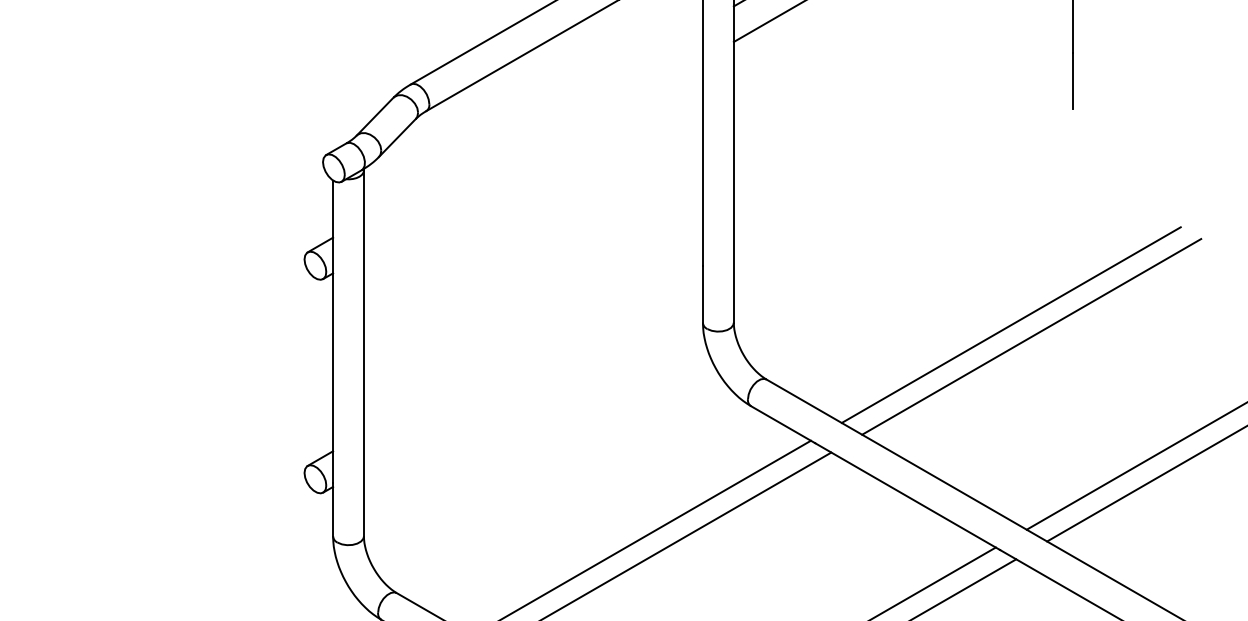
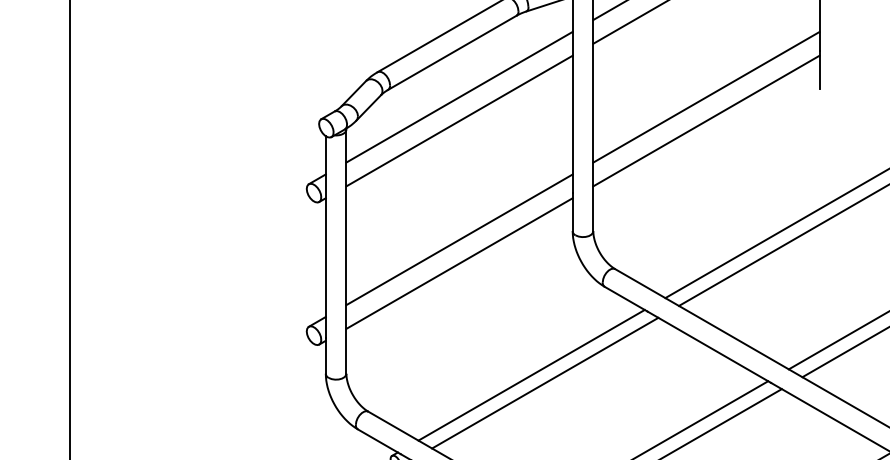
line: (533, 120) -> (459, 96), added
line: (903, 120) -> (706, 96), added
line: (533, 156) -> (459, 120), added
line: (903, 156) -> (706, 120), added
line: (533, 335) -> (459, 239), added
line: (533, 371) -> (459, 263), added

